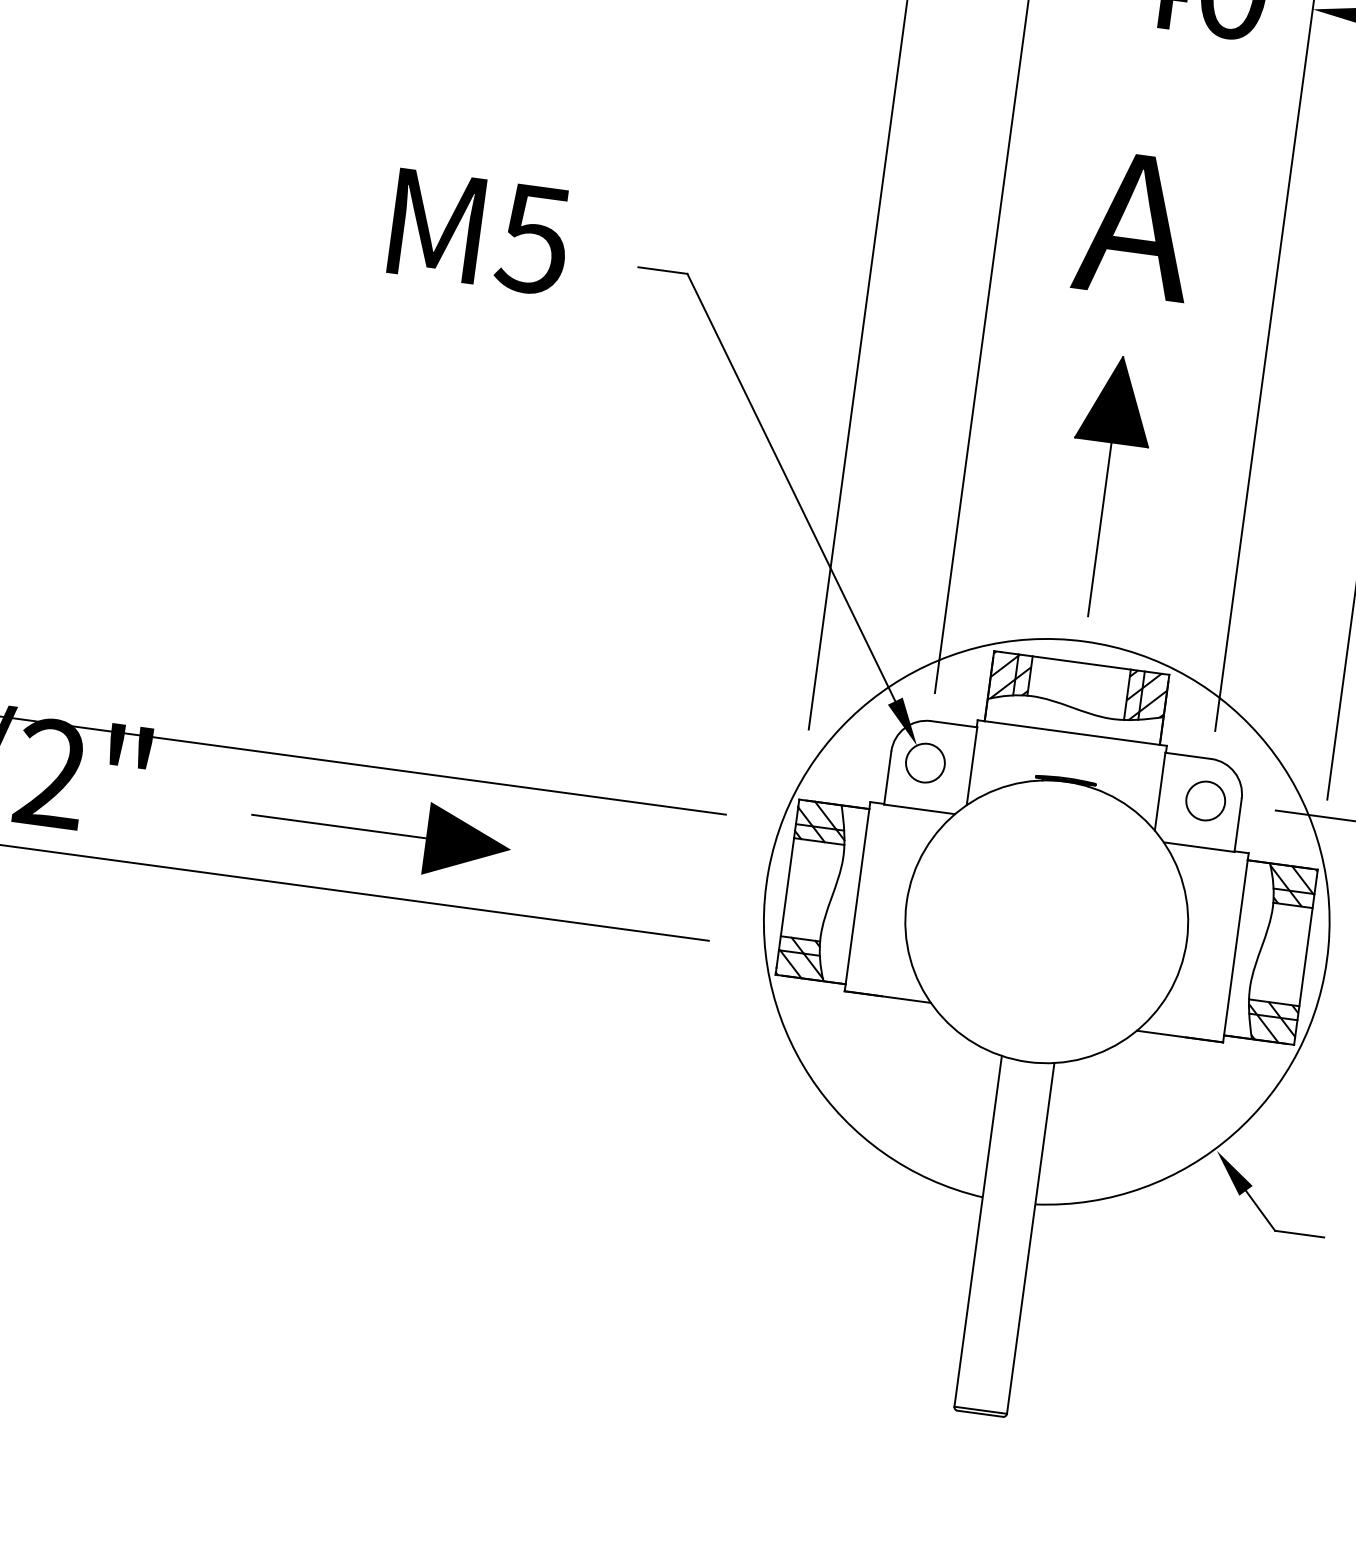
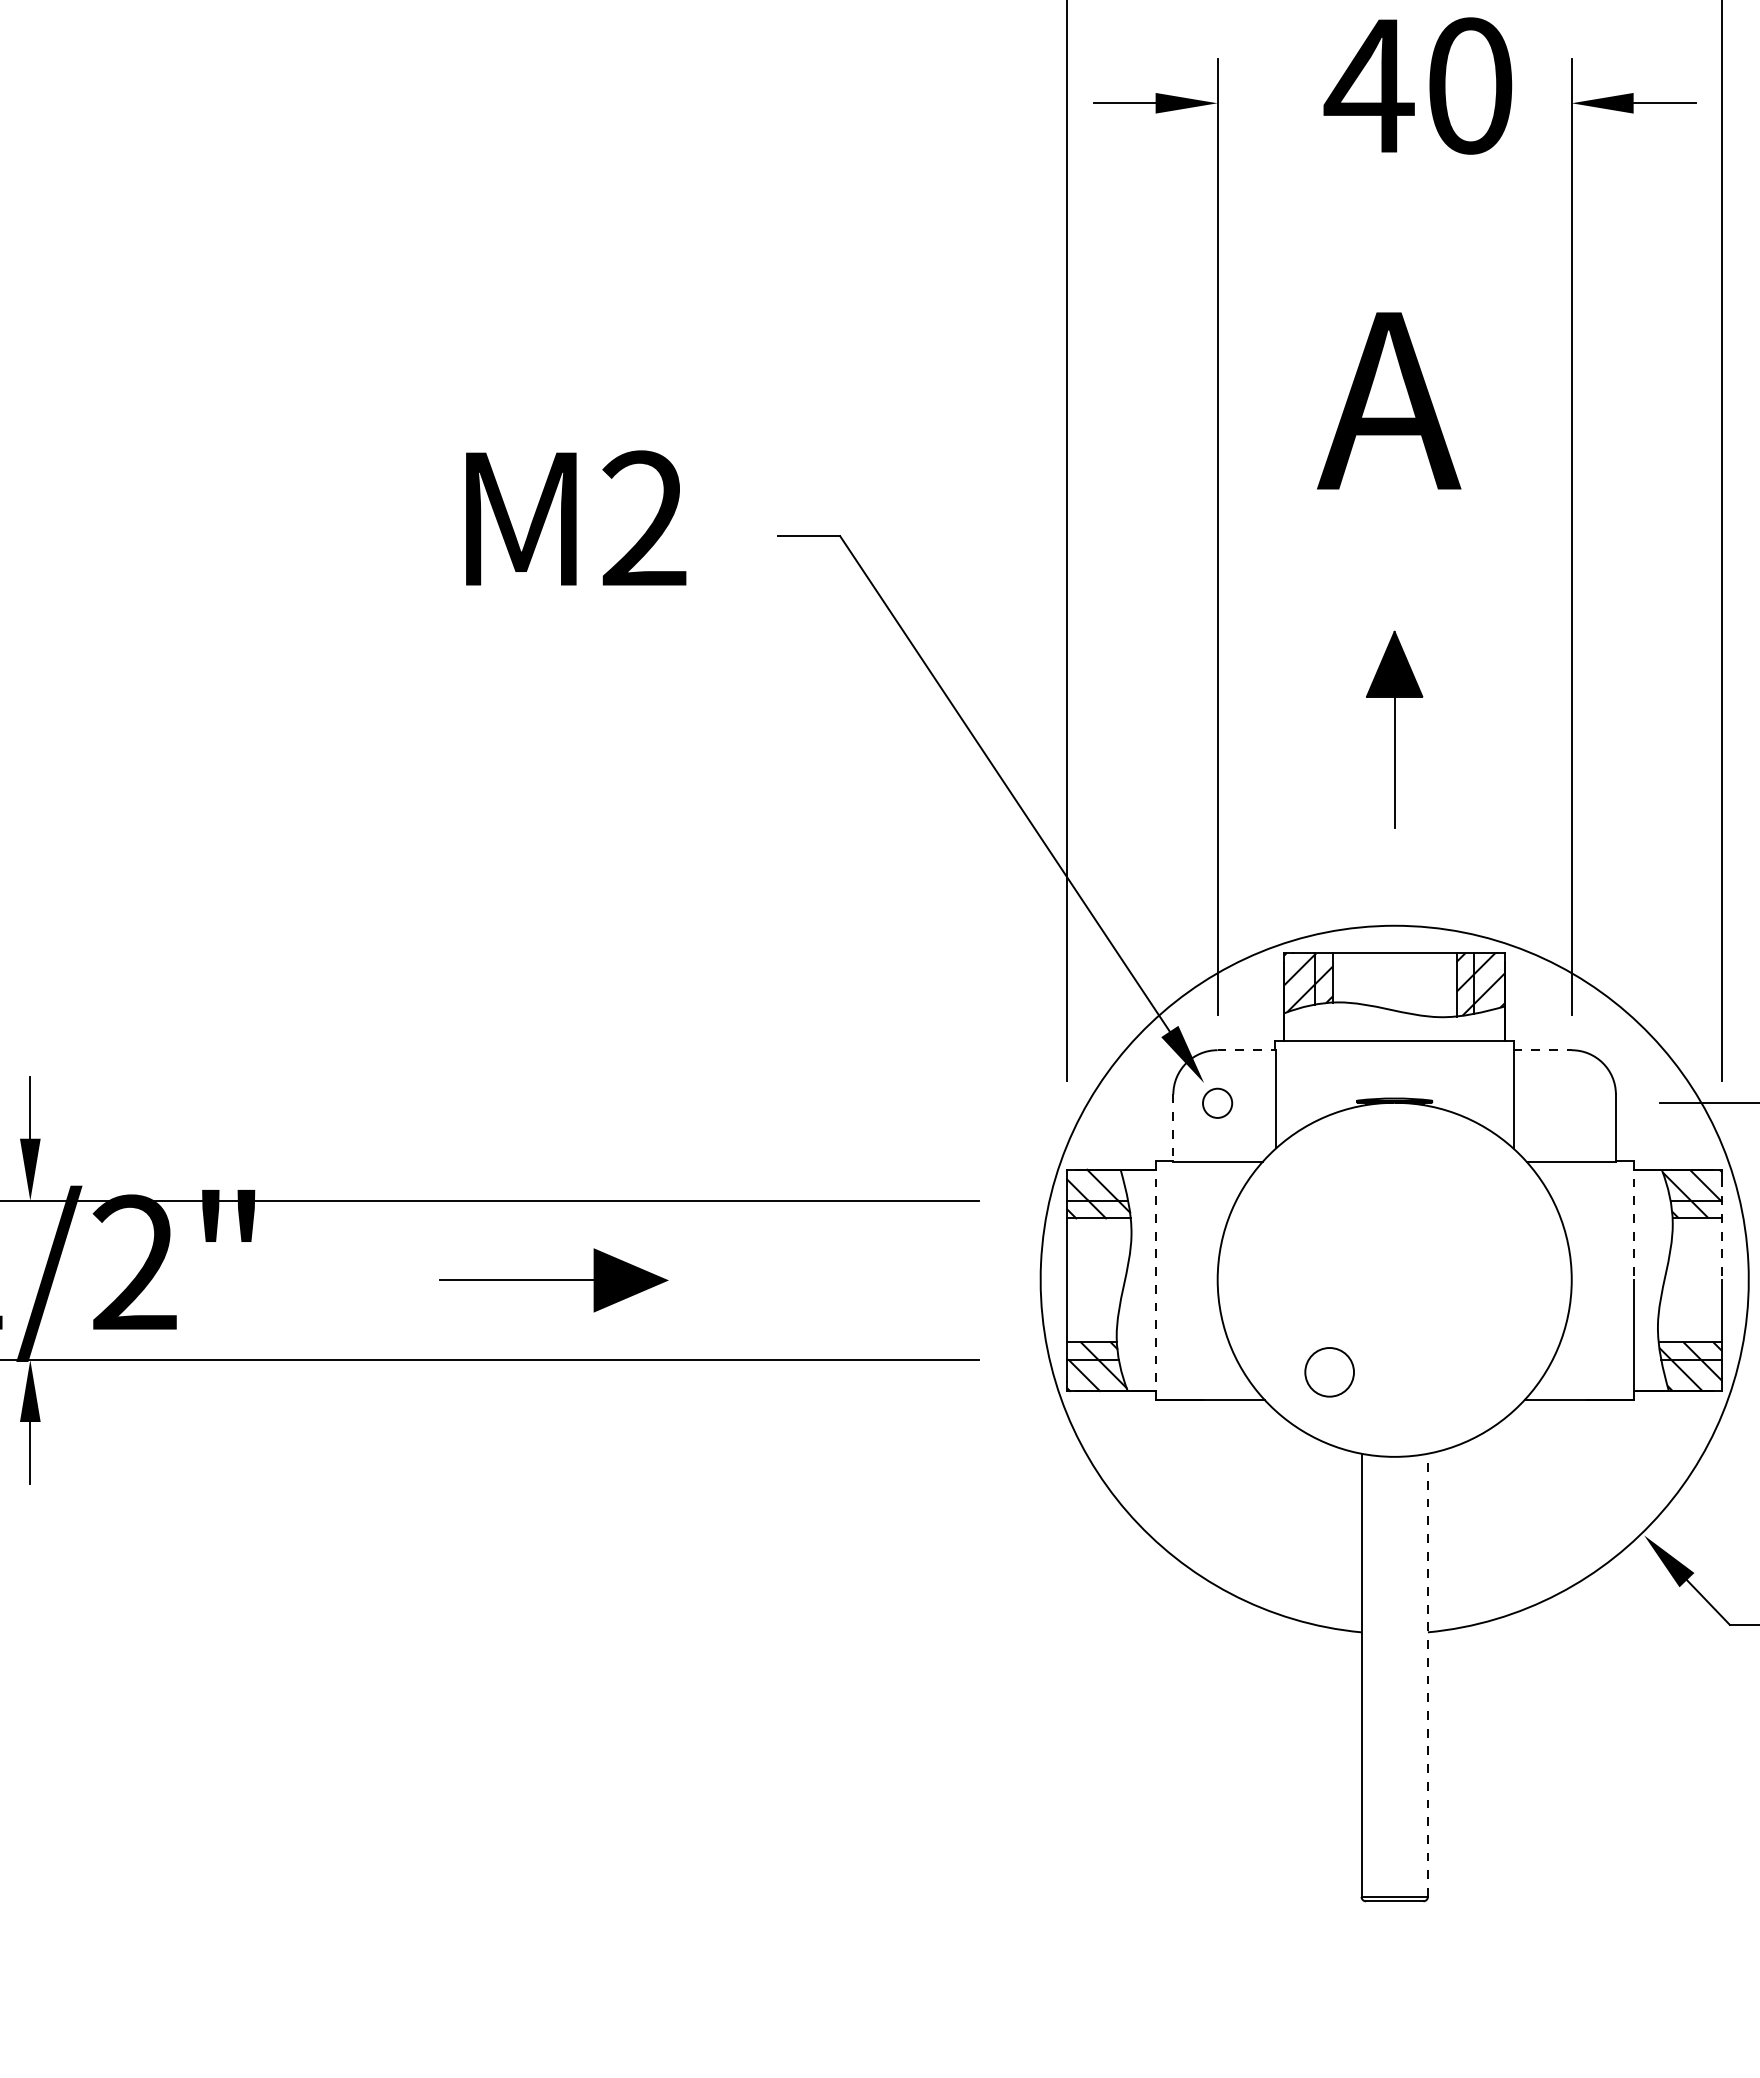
text: (533, 238) -> (643, 518), M5 -> M2
part: (1105, 486) -> (1394, 729), size x0.6
line: (954, 724) -> (1247, 1050), solid -> dashed
line: (1189, 756) -> (1543, 1050), solid -> dashed
circle: (925, 763) -> (1217, 1103), size x0.6
line: (887, 778) -> (1173, 1128), solid -> dashed
circle: (1205, 801) -> (1329, 1372), moved
part: (380, 832) -> (553, 1280), size x0.7
line: (857, 896) -> (1155, 1280), solid -> dashed
line: (1242, 900) -> (1633, 1220), solid -> dashed
line: (1311, 917) -> (1722, 1229), solid -> dashed
line: (1030, 1238) -> (1427, 1675), solid -> dashed

